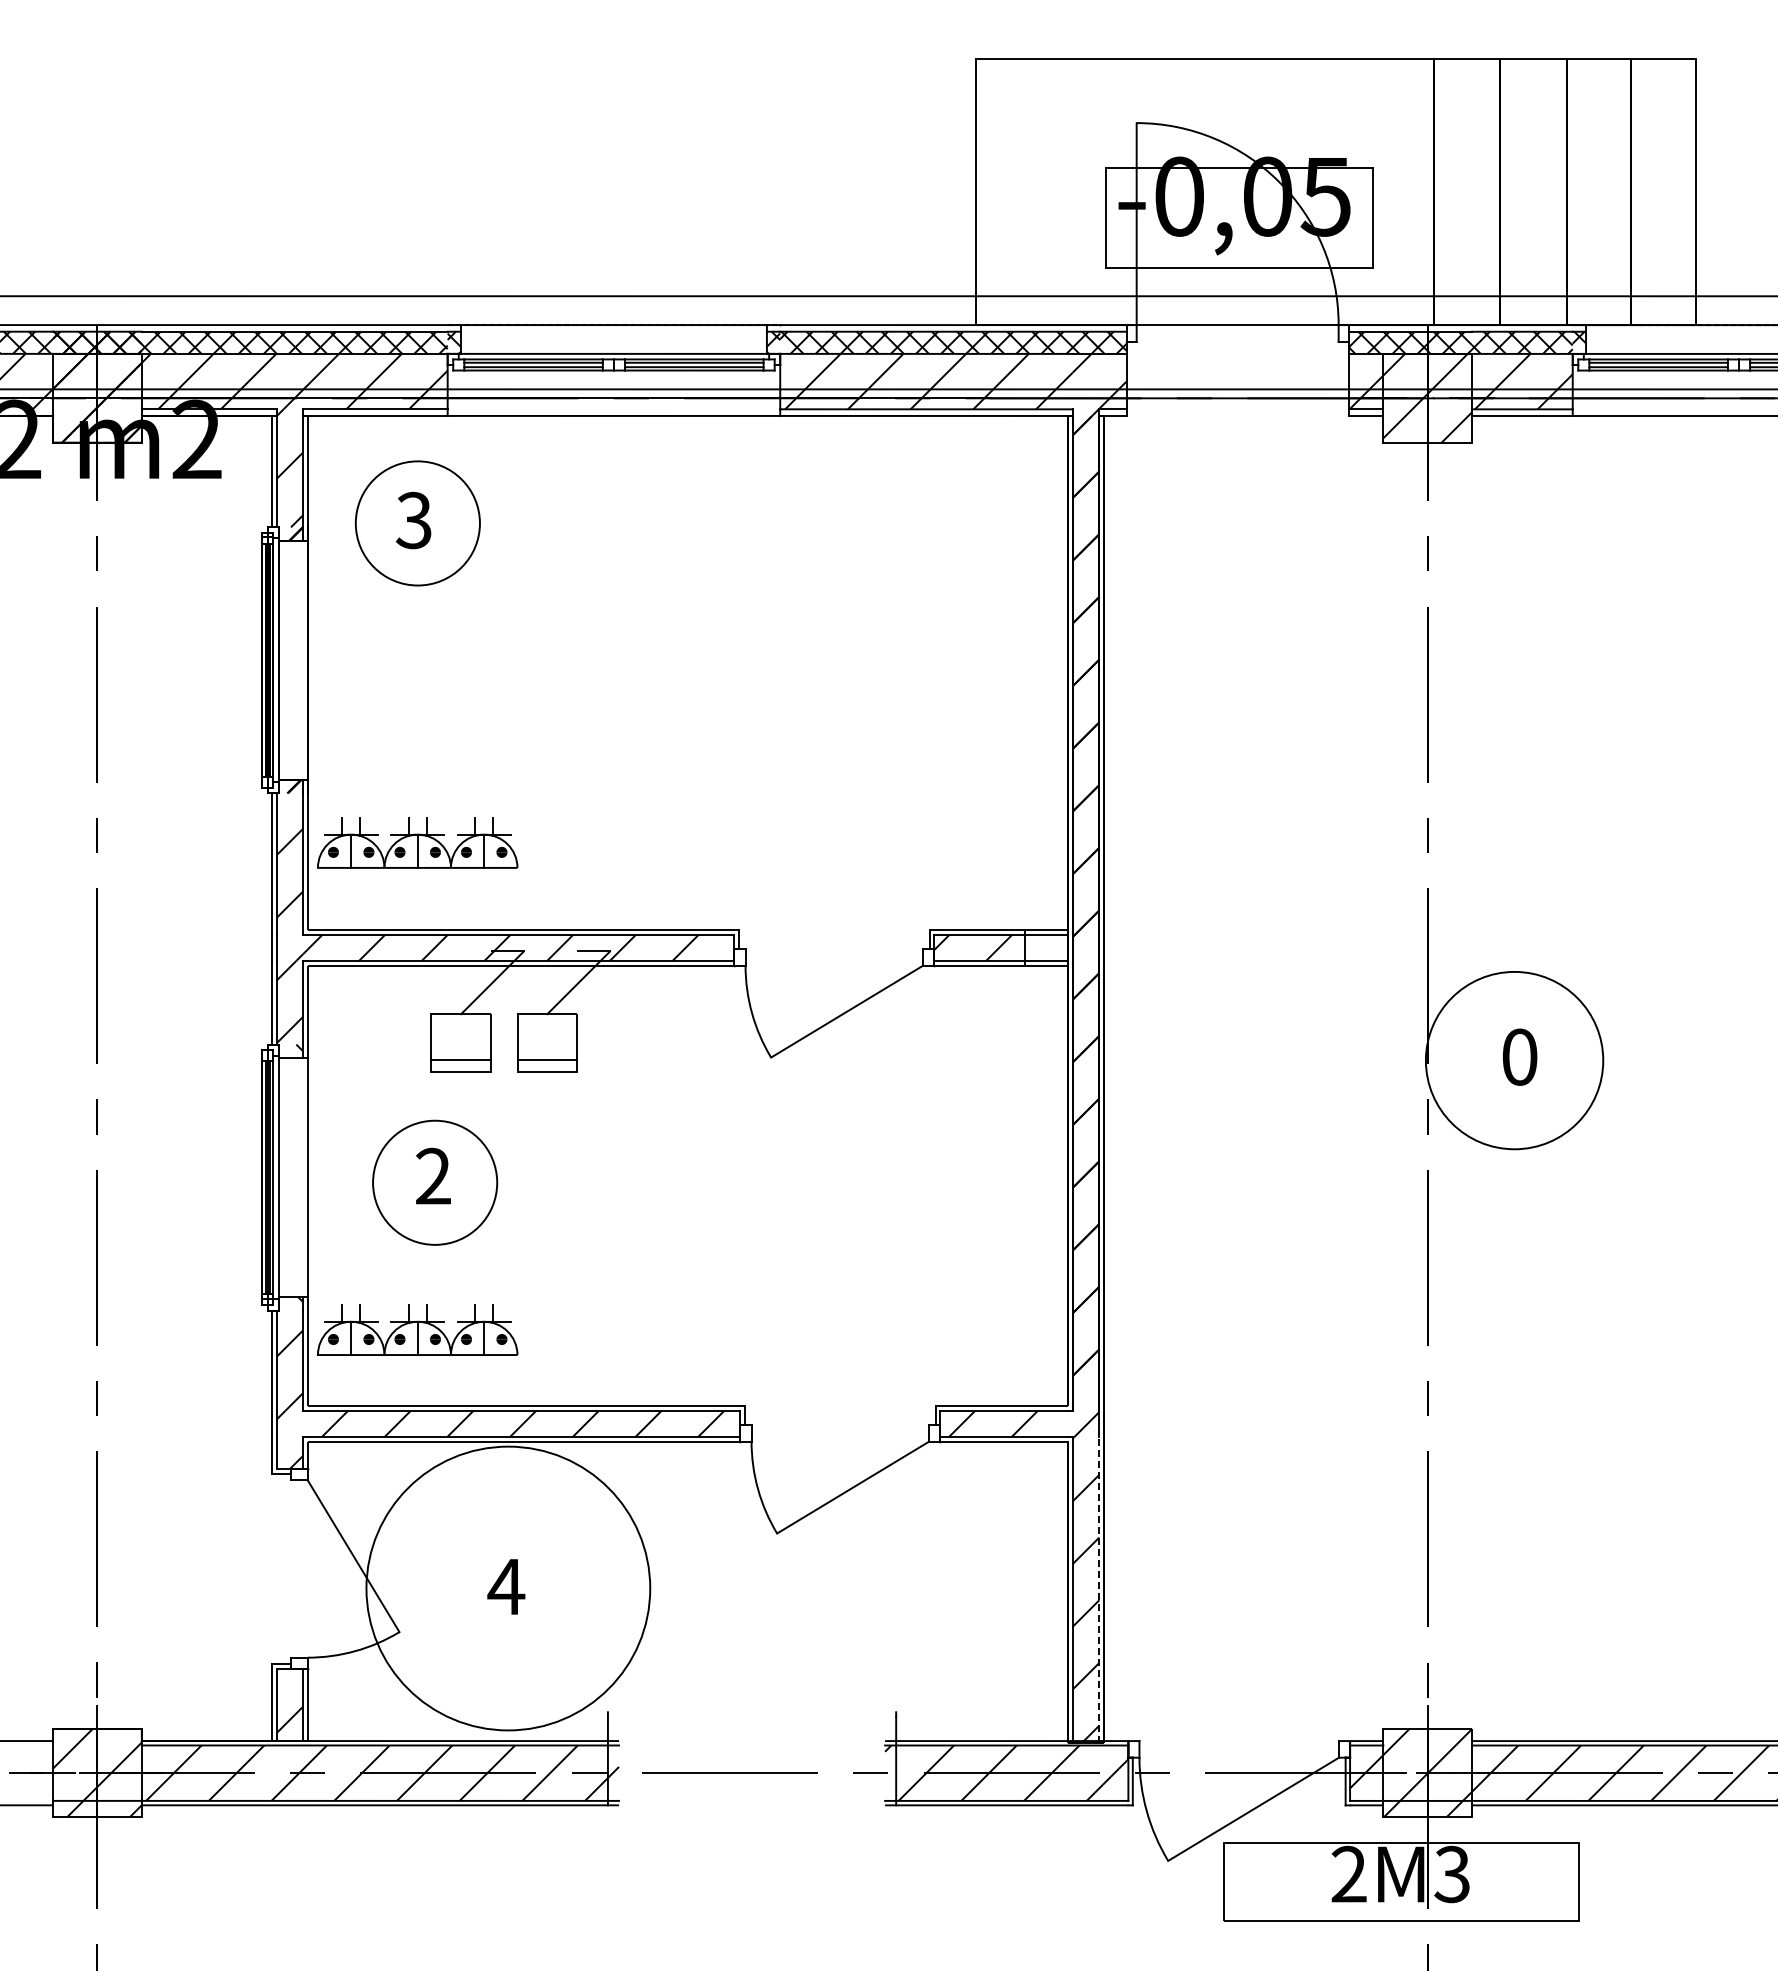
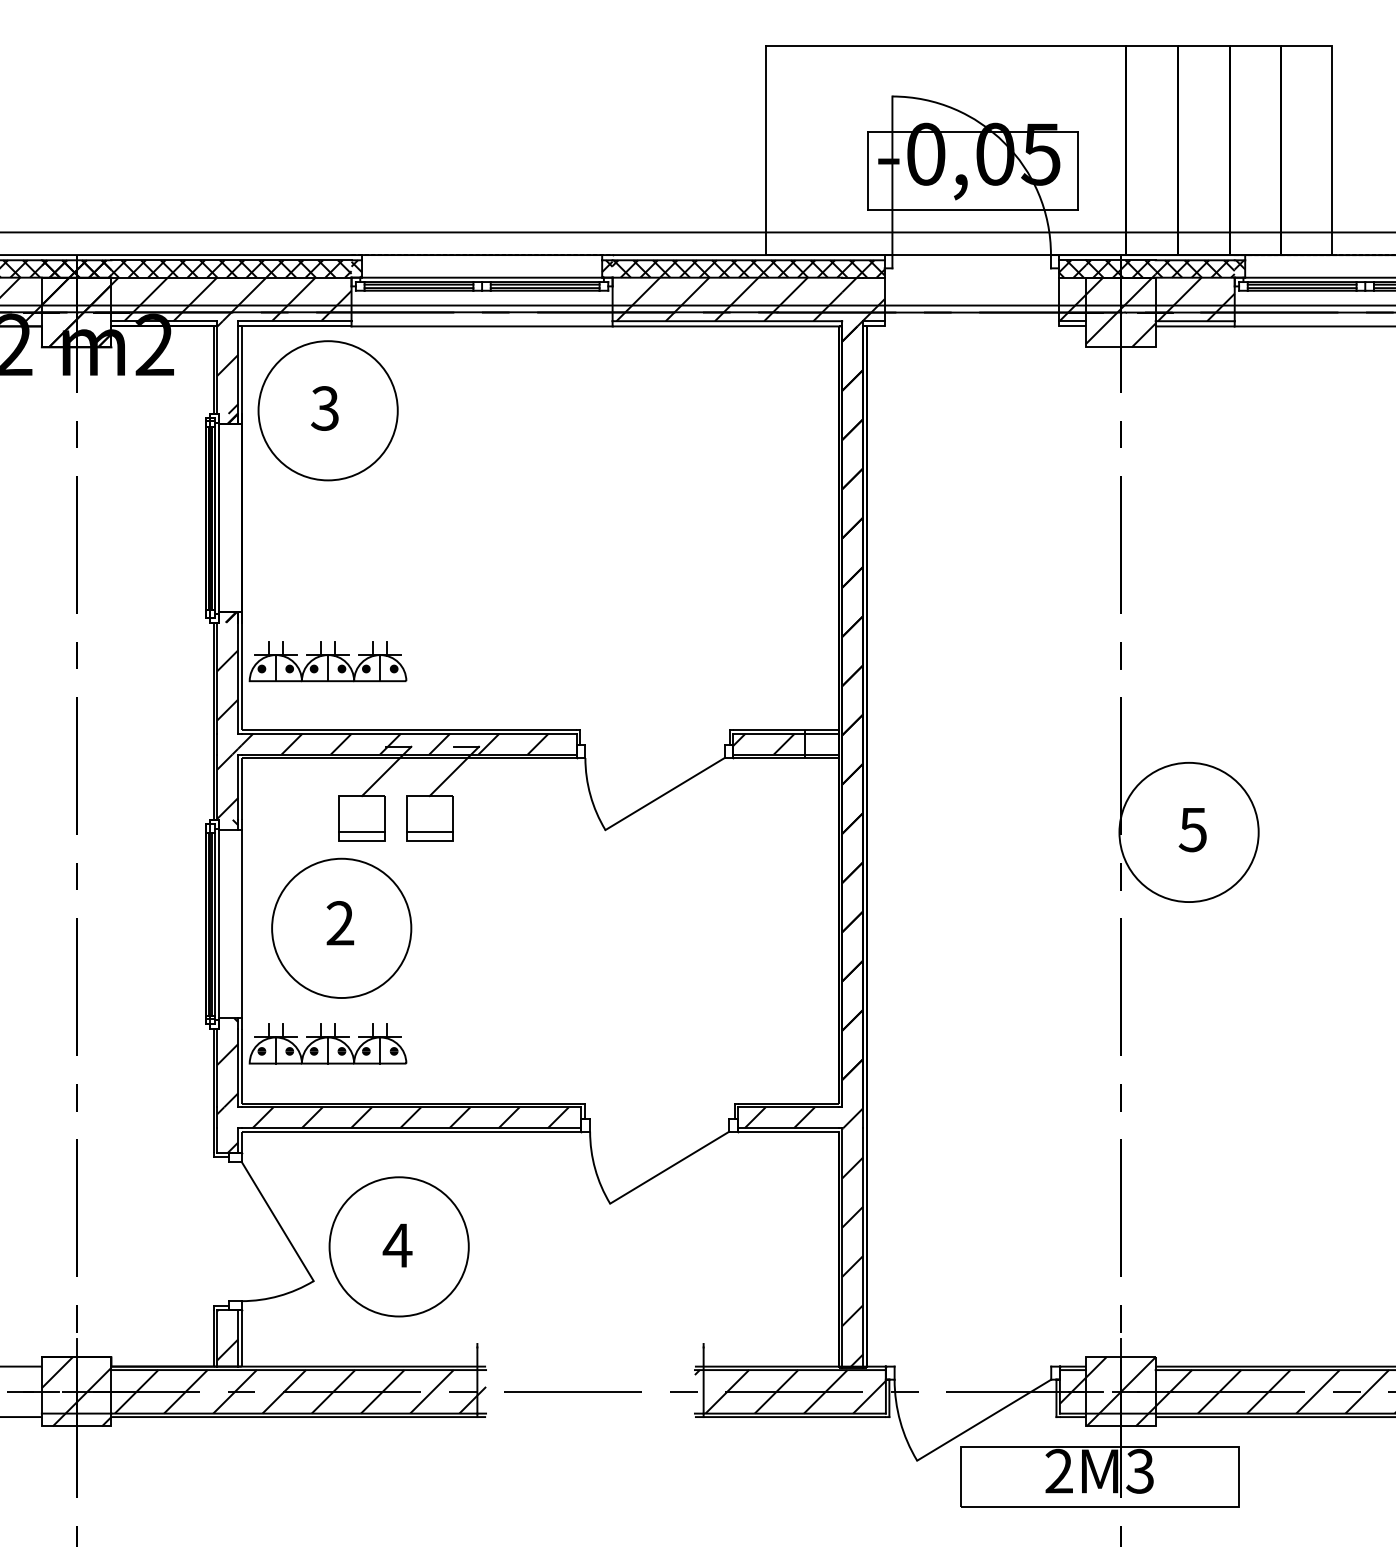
circle: (417, 523) -> (327, 410), size x1.43
text: (1519, 1056) -> (1192, 829), 0 -> 5
circle: (434, 1182) -> (341, 928), size x1.43
circle: (508, 1588) -> (399, 1246), size x0.62
line: (1099, 1590) -> (863, 1248), dashed -> solid

